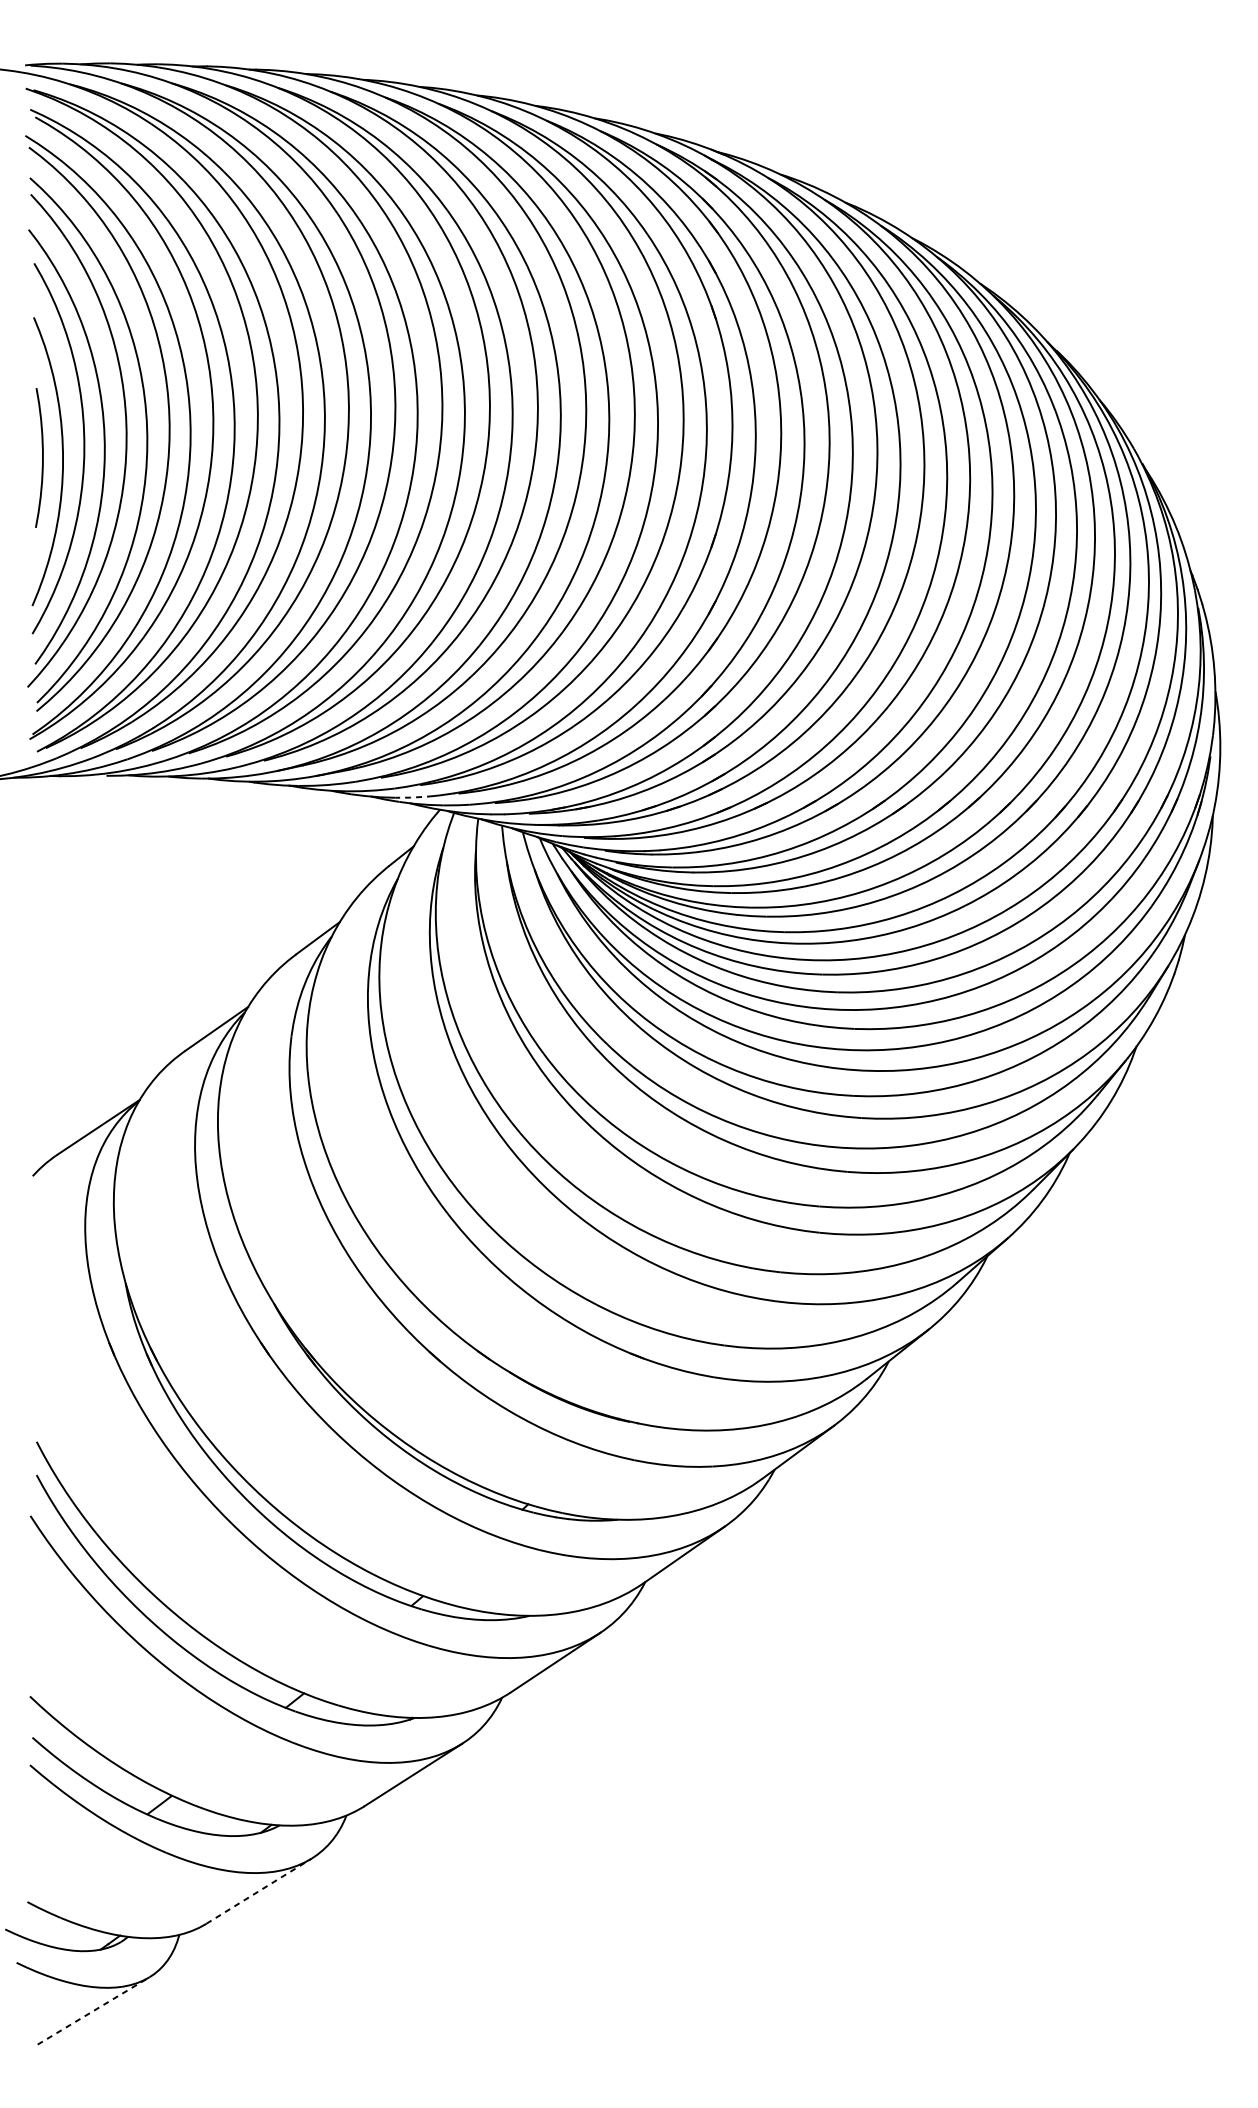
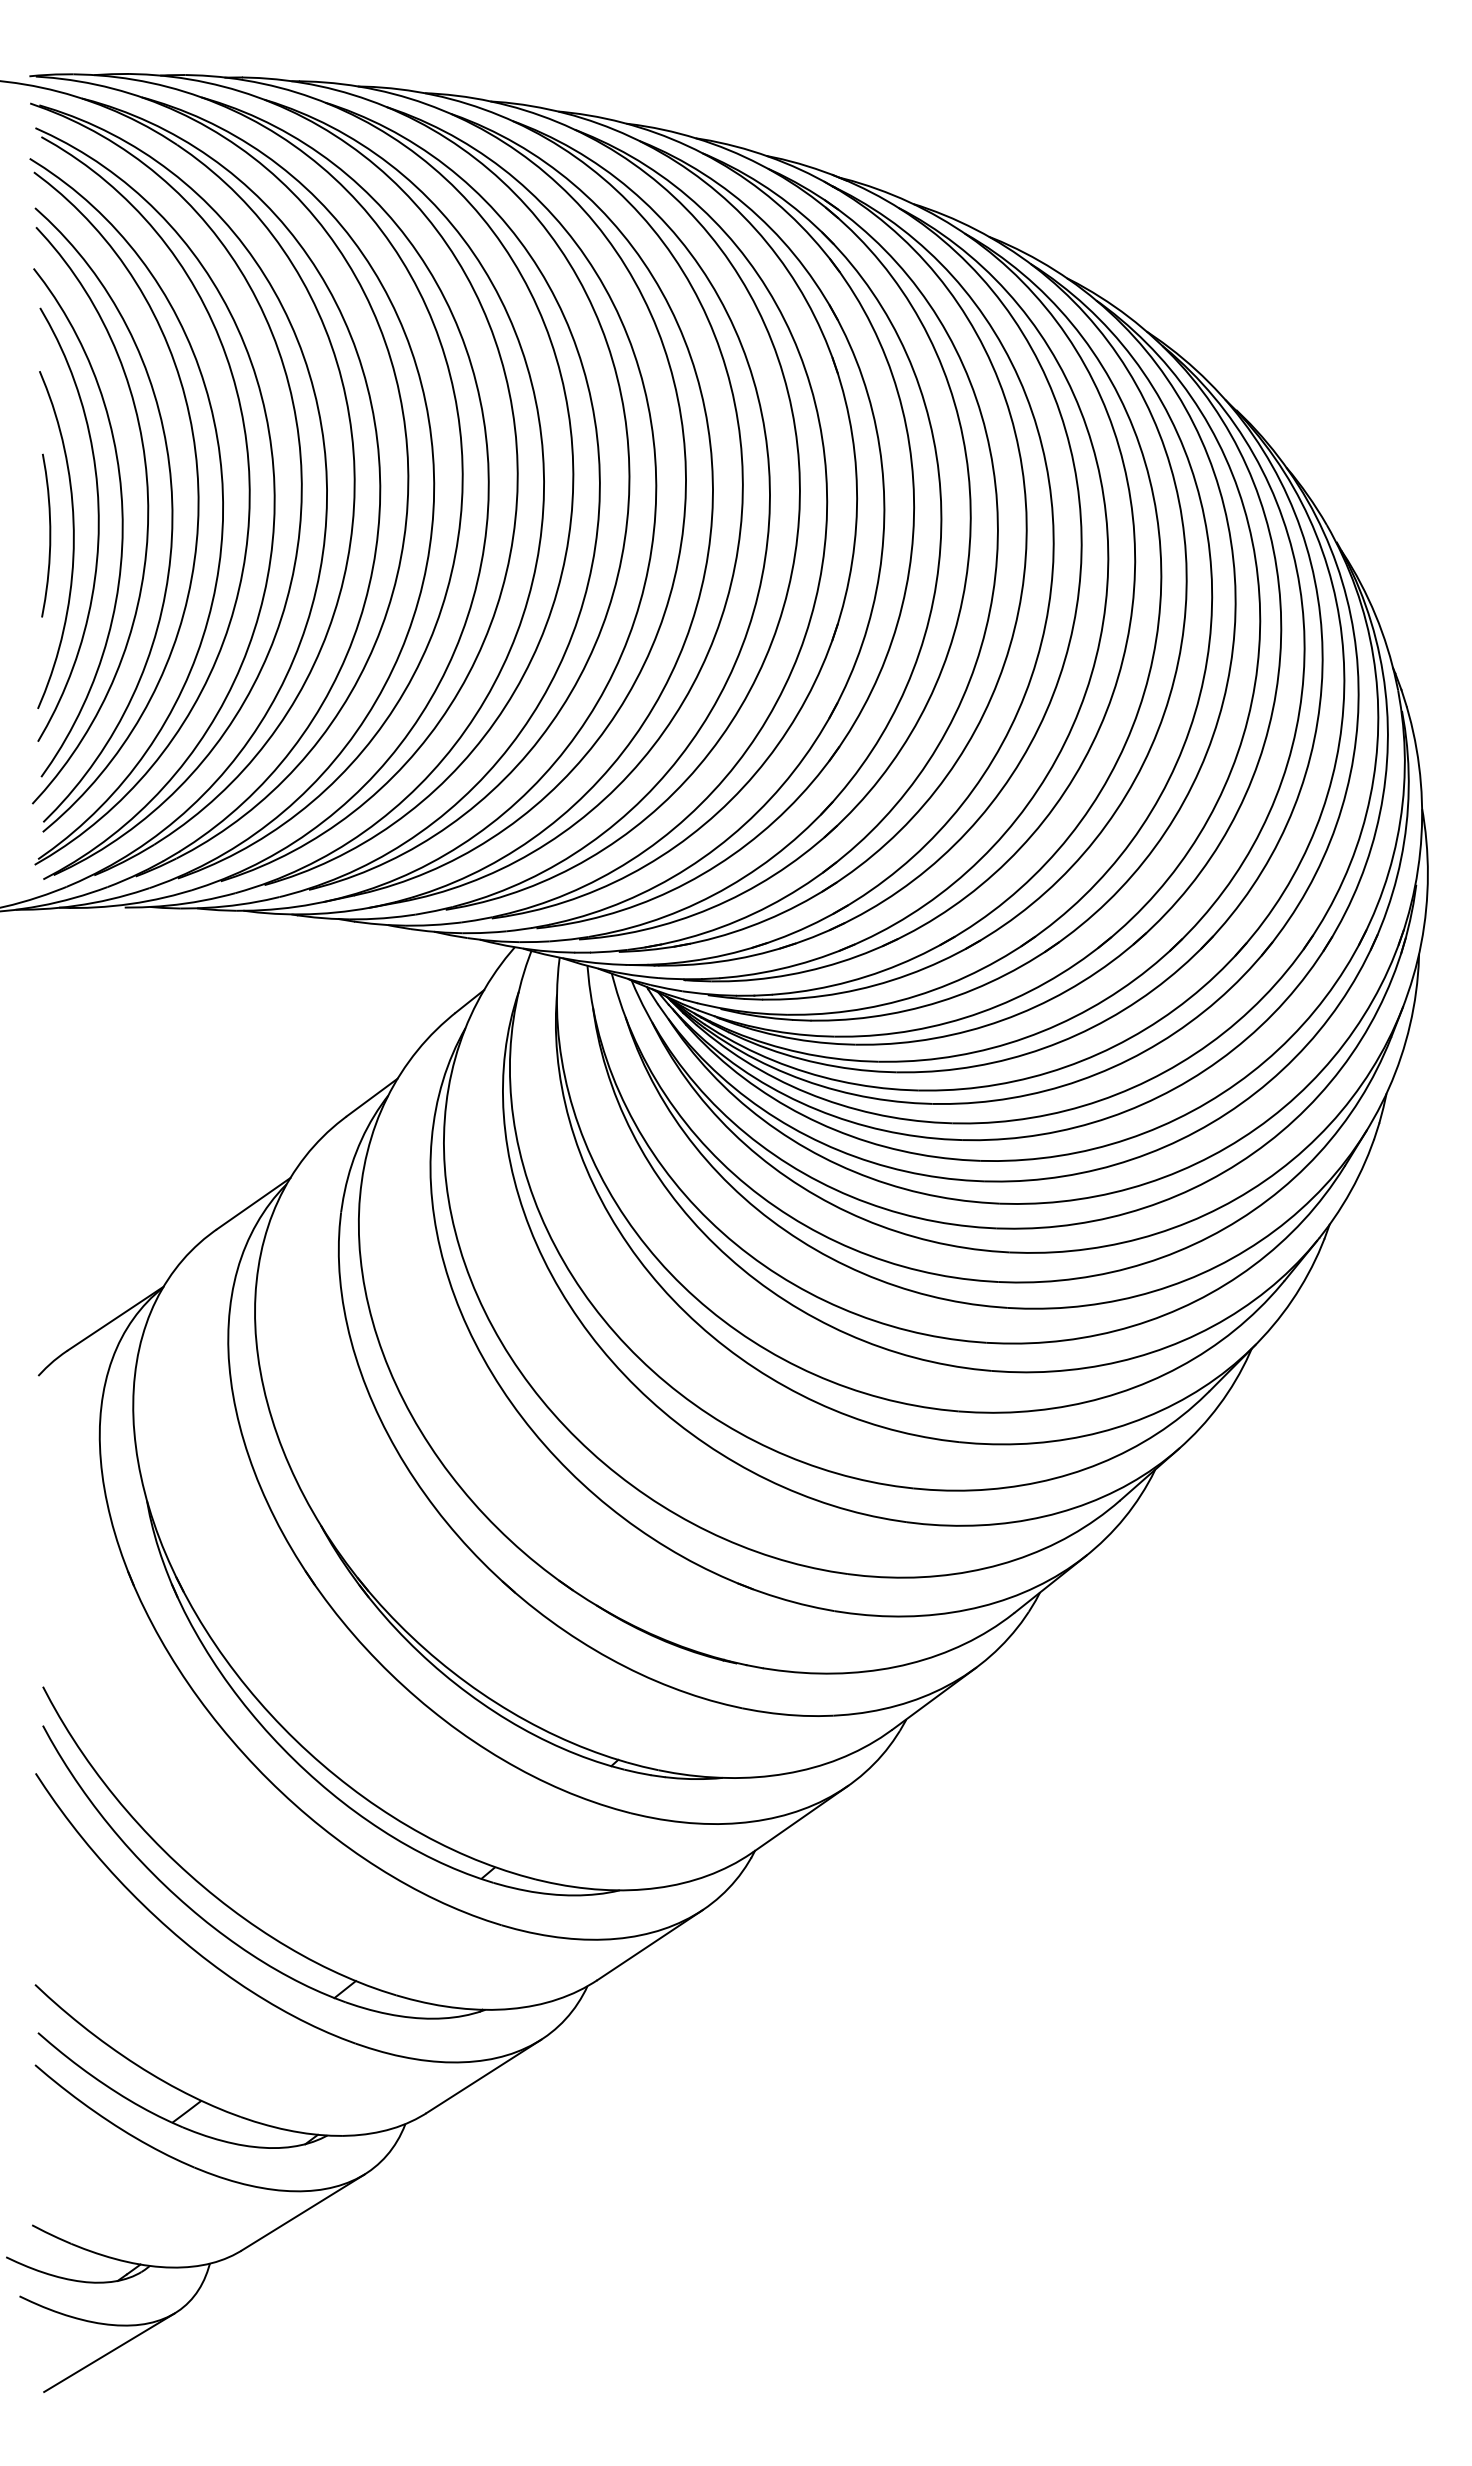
line: (414, 797) -> (484, 932), dashed -> solid
line: (259, 1891) -> (303, 2212), dashed -> solid
line: (93, 2010) -> (109, 2352), dashed -> solid

